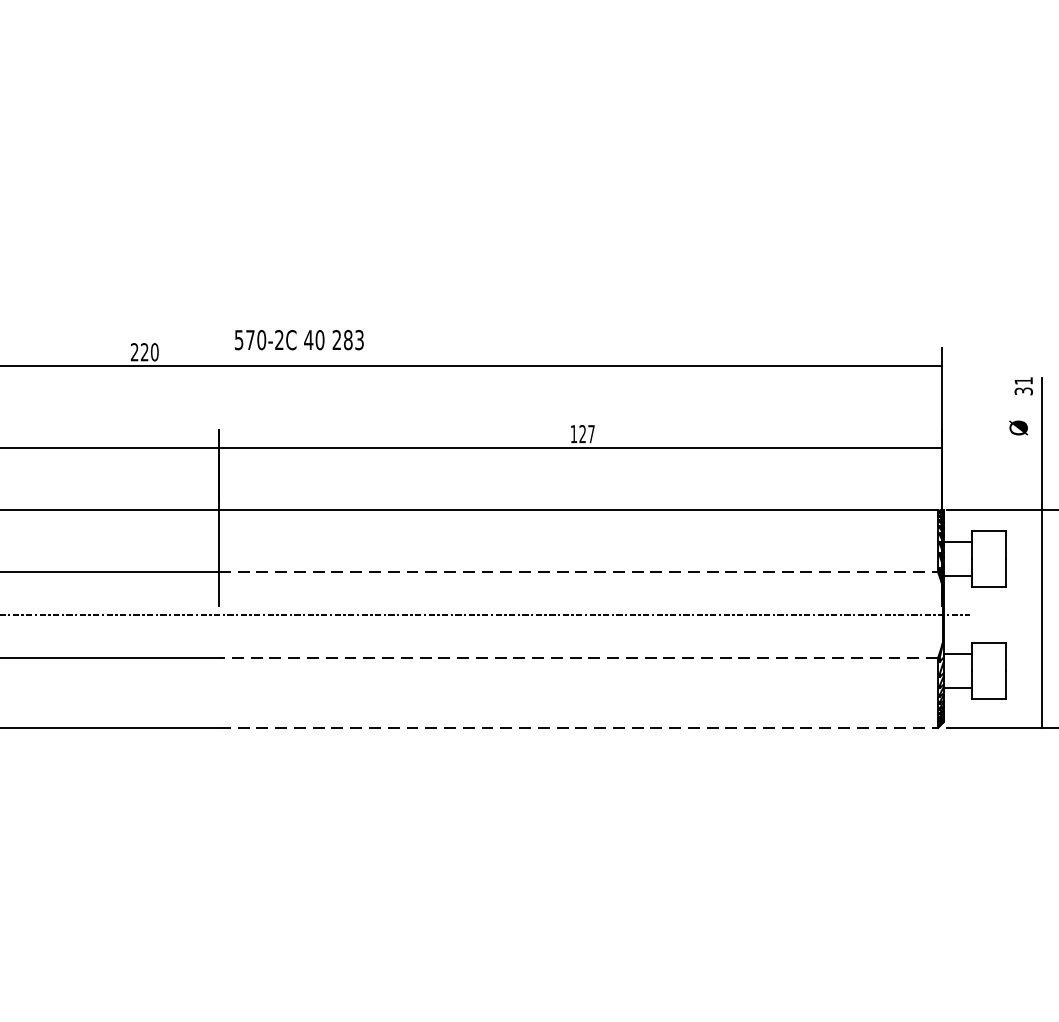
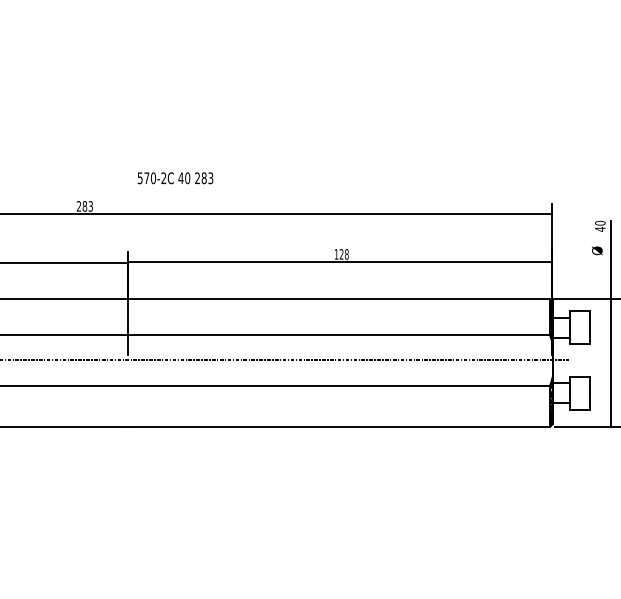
text: (299, 340) -> (175, 178), moved
text: (149, 352) -> (87, 206), 220 -> 283
text: (1024, 384) -> (600, 225), 31 -> 40
text: (590, 434) -> (346, 254), 127 -> 128
line: (578, 572) -> (339, 335), dashed -> solid
line: (578, 657) -> (339, 385), dashed -> solid
line: (578, 727) -> (339, 426), dashed -> solid

